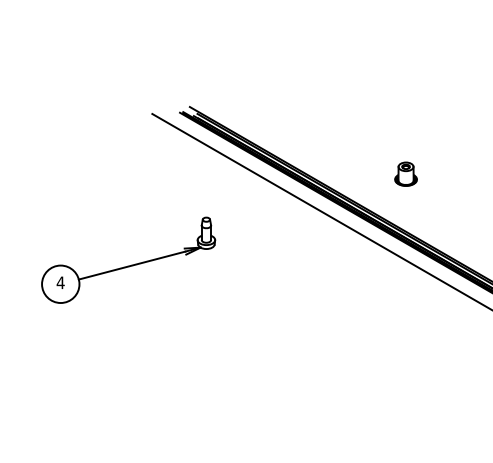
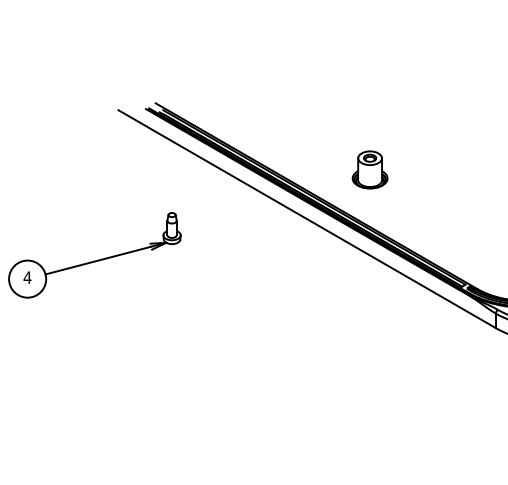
part: (405, 173) -> (369, 169), size x1.6

